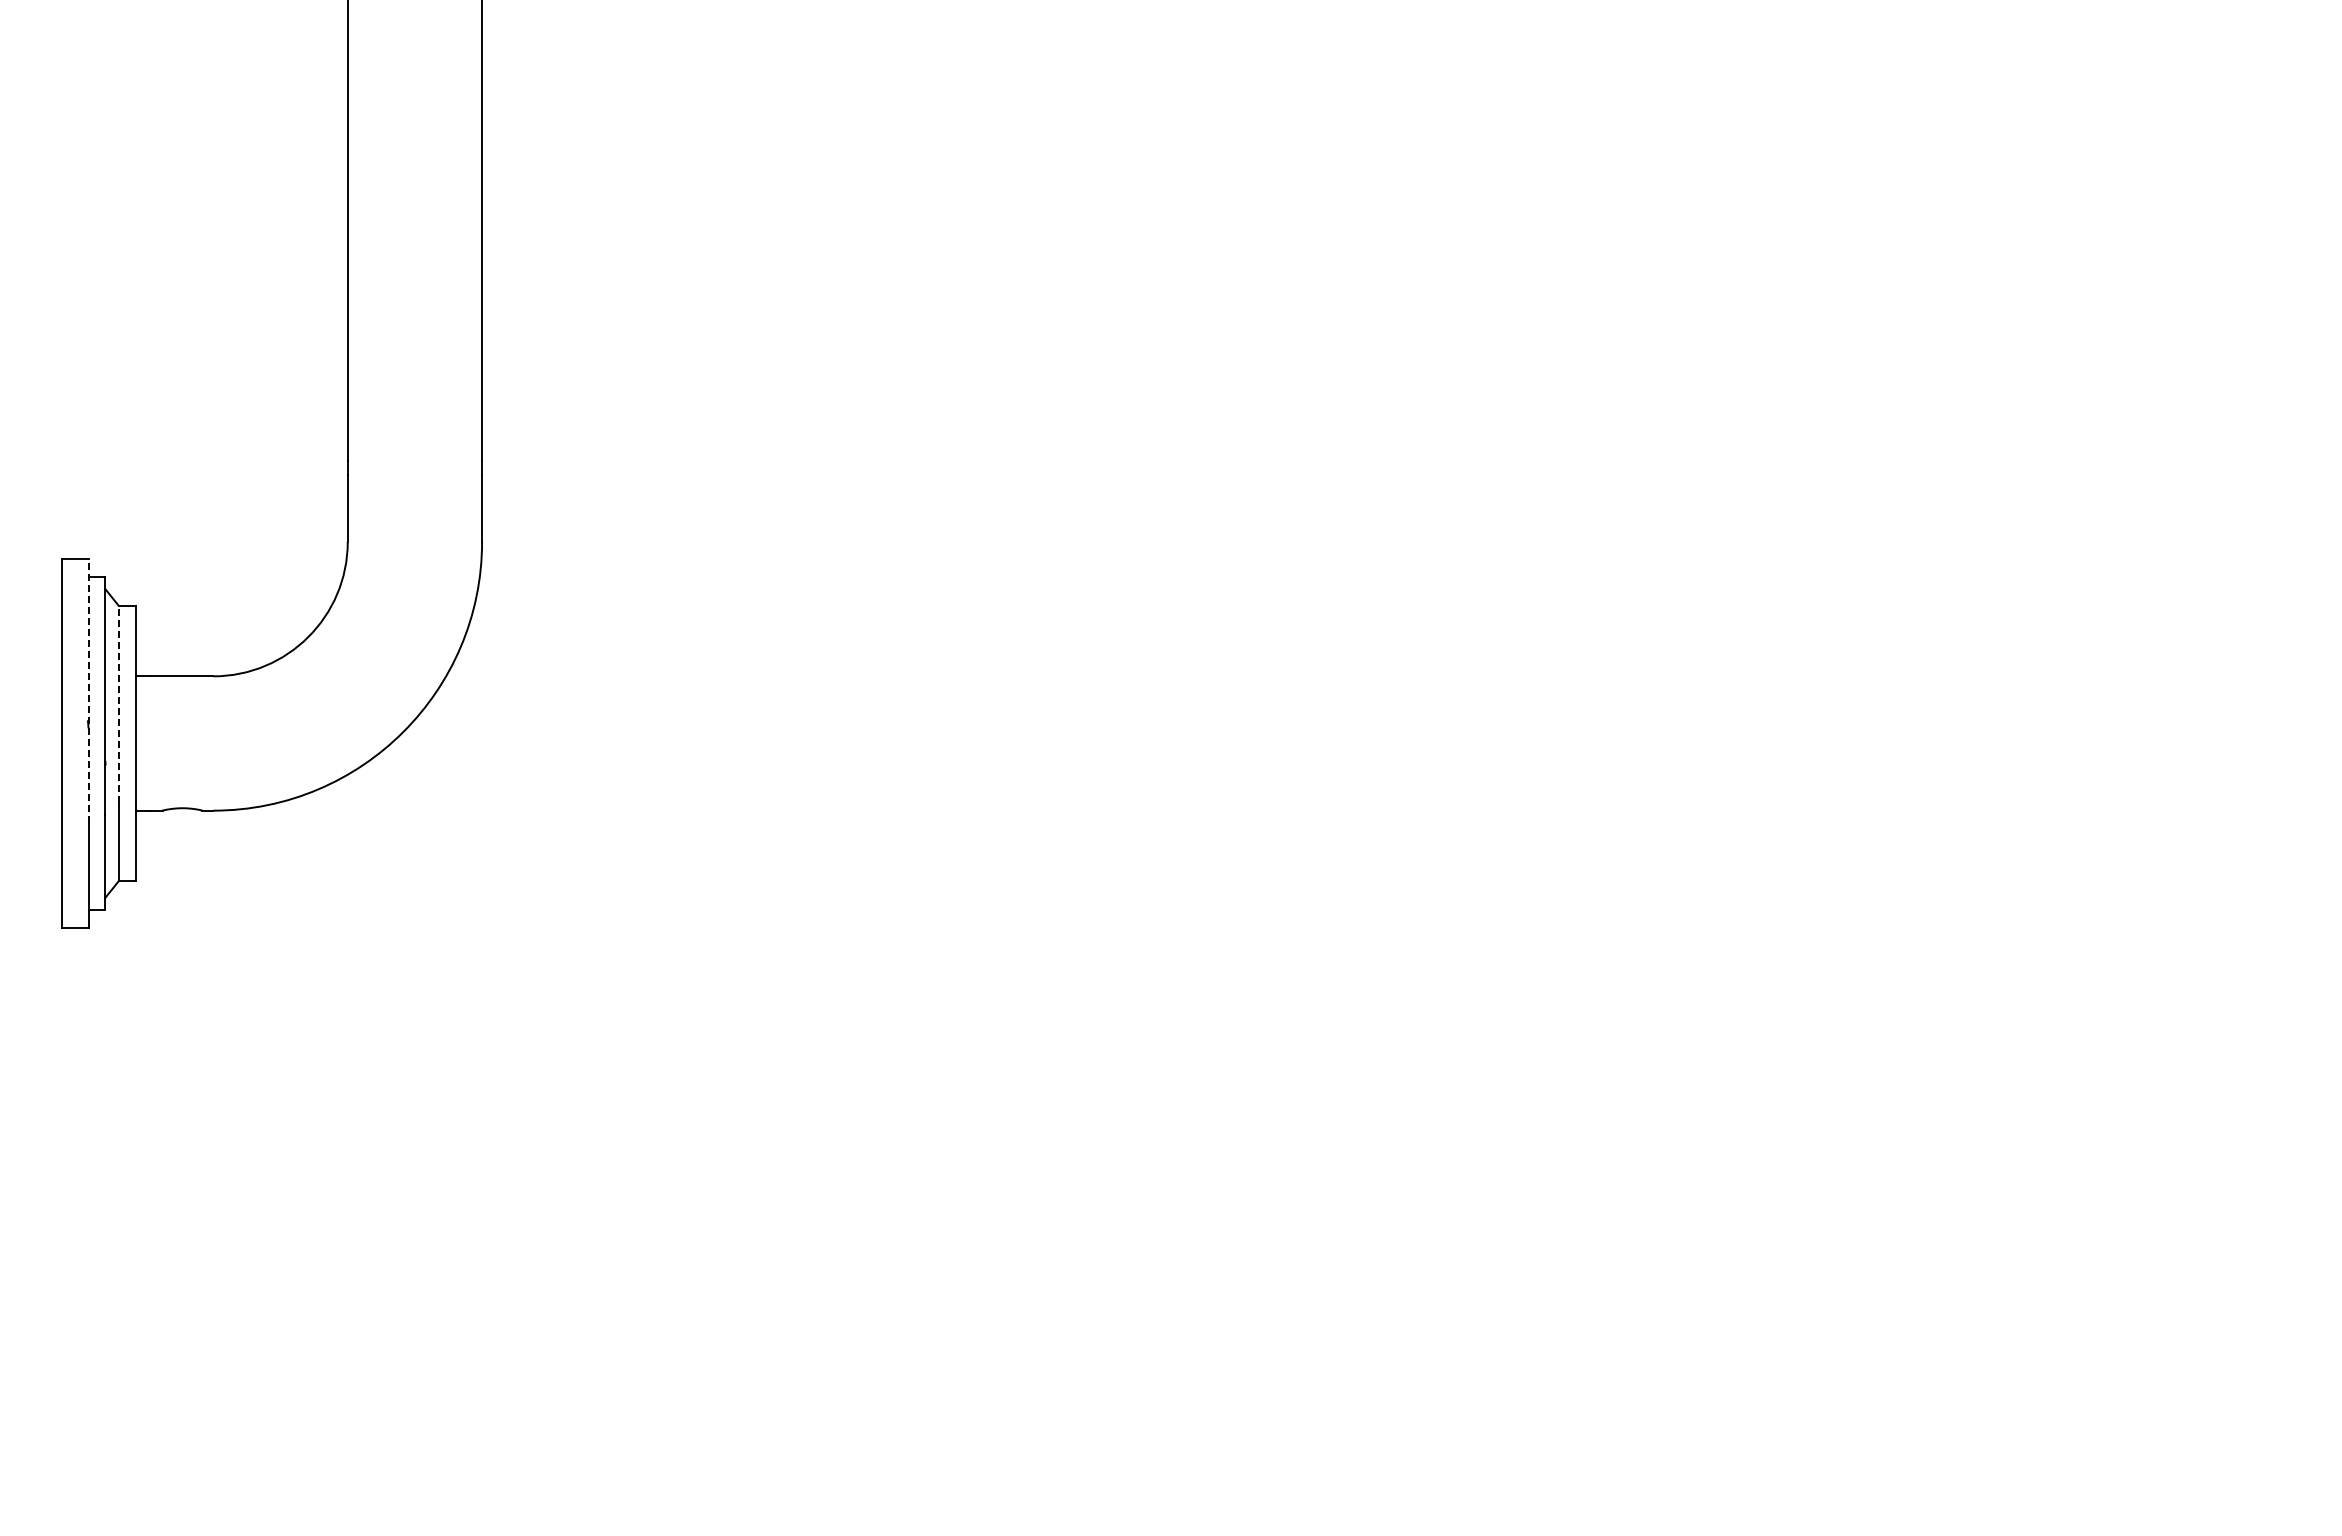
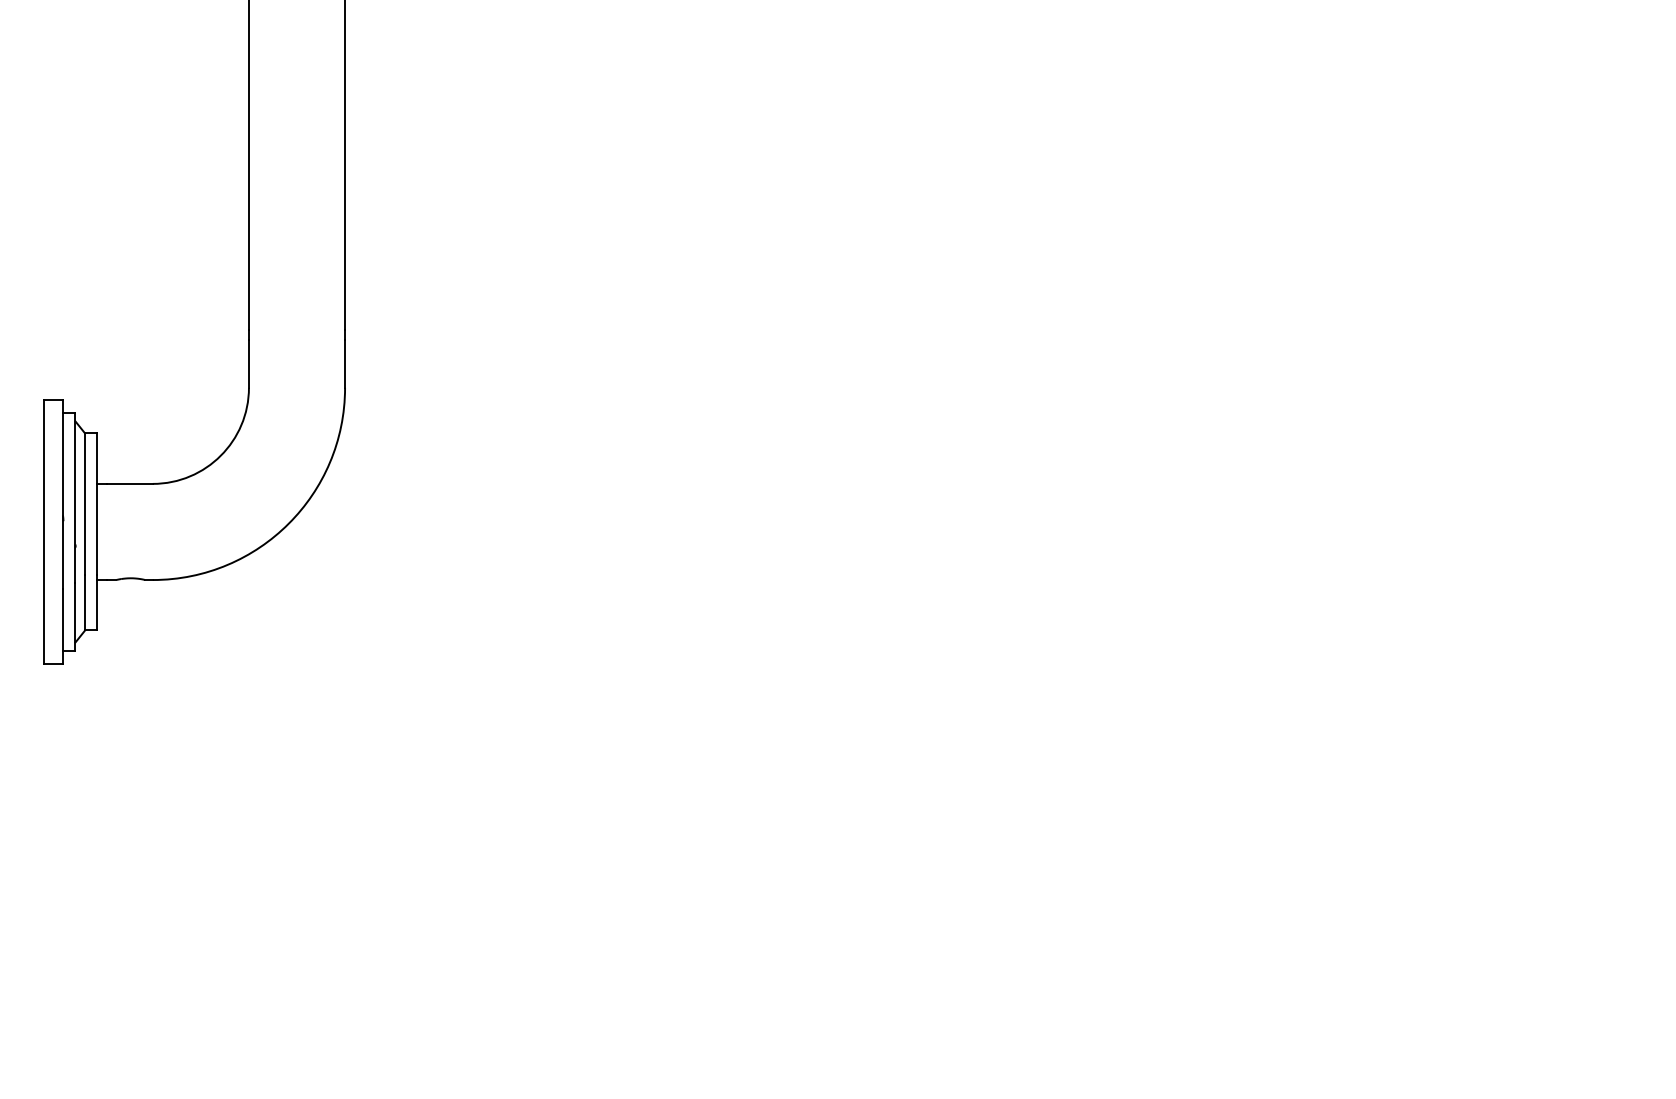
line: (88, 690) -> (63, 494), dashed -> solid
line: (118, 704) -> (84, 504), dashed -> solid

